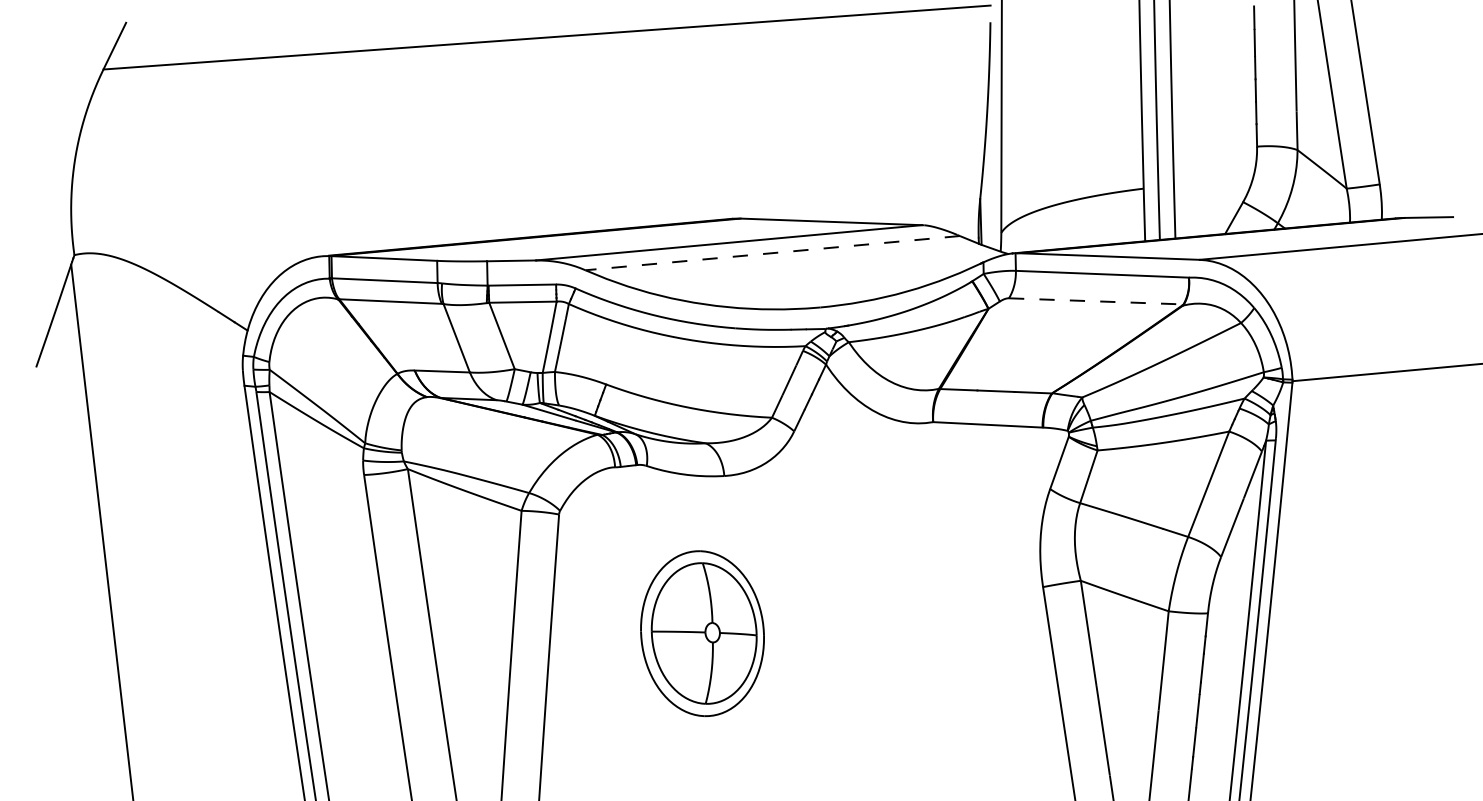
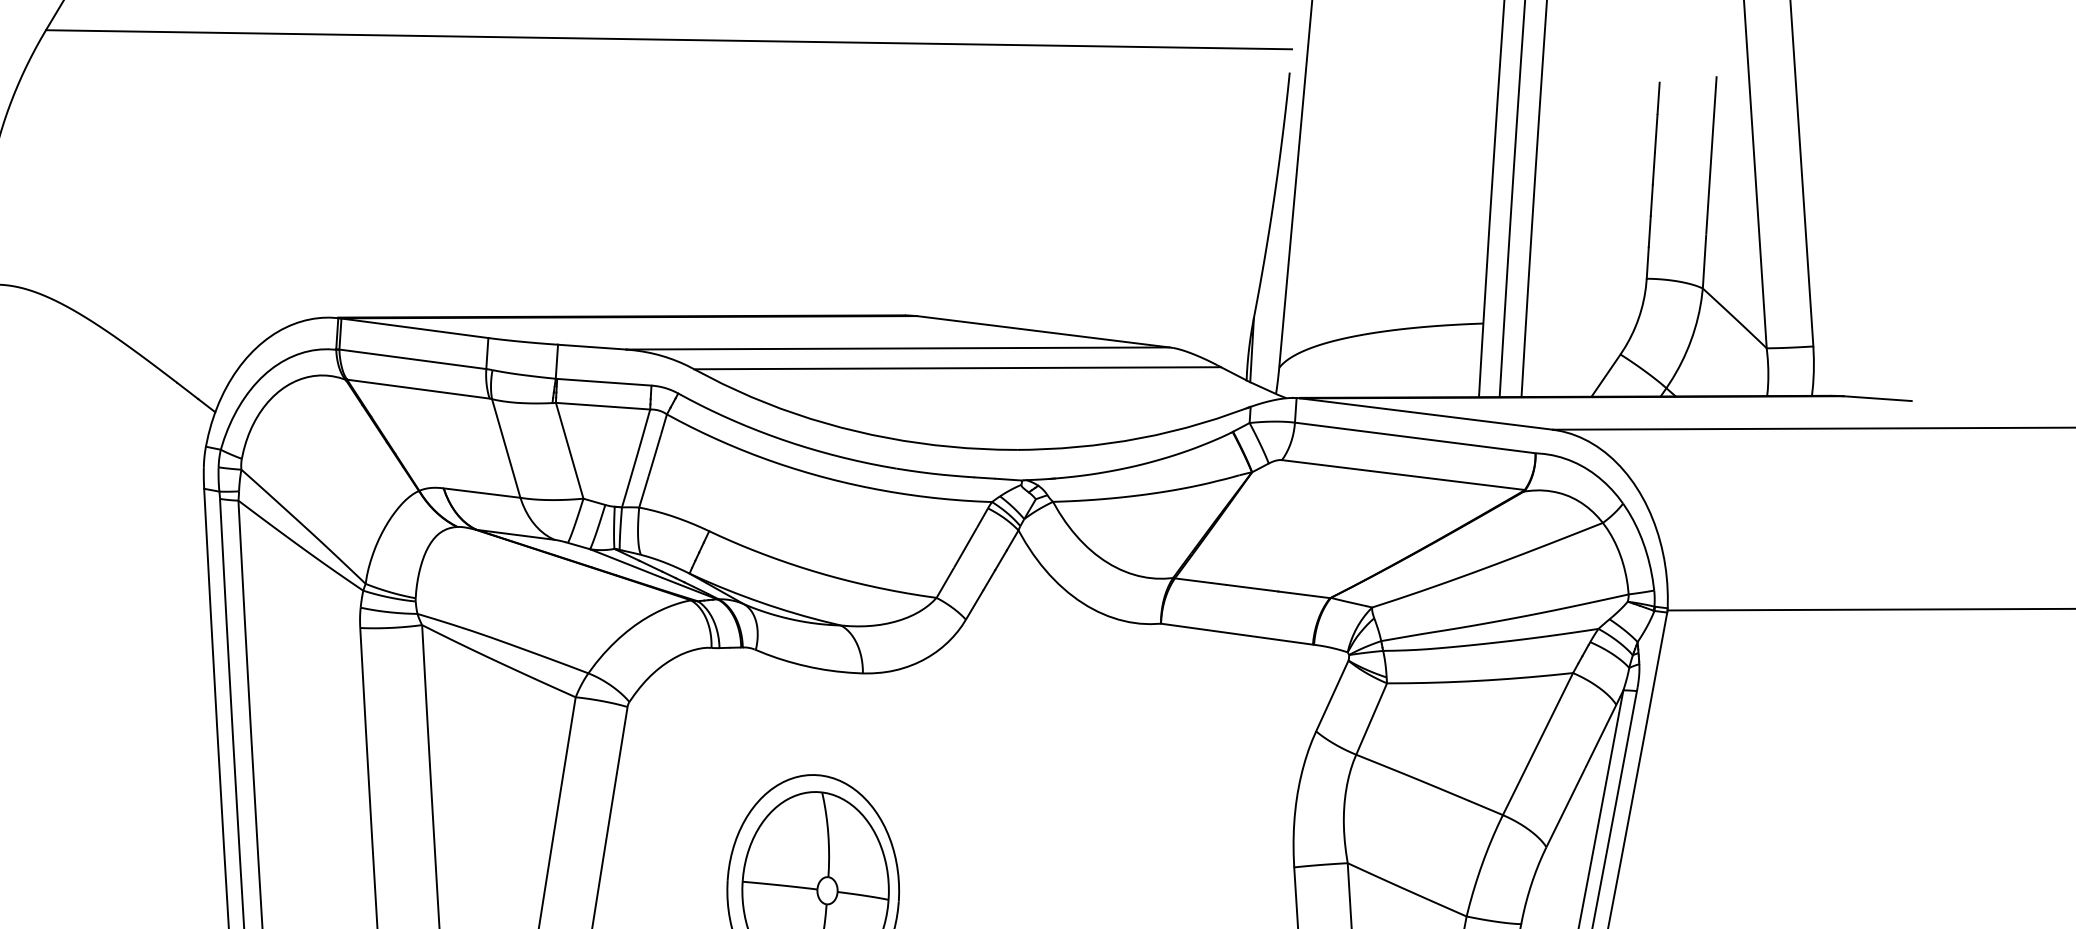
line: (772, 253) -> (957, 368), dashed -> solid
line: (1096, 301) -> (1403, 475), dashed -> solid

